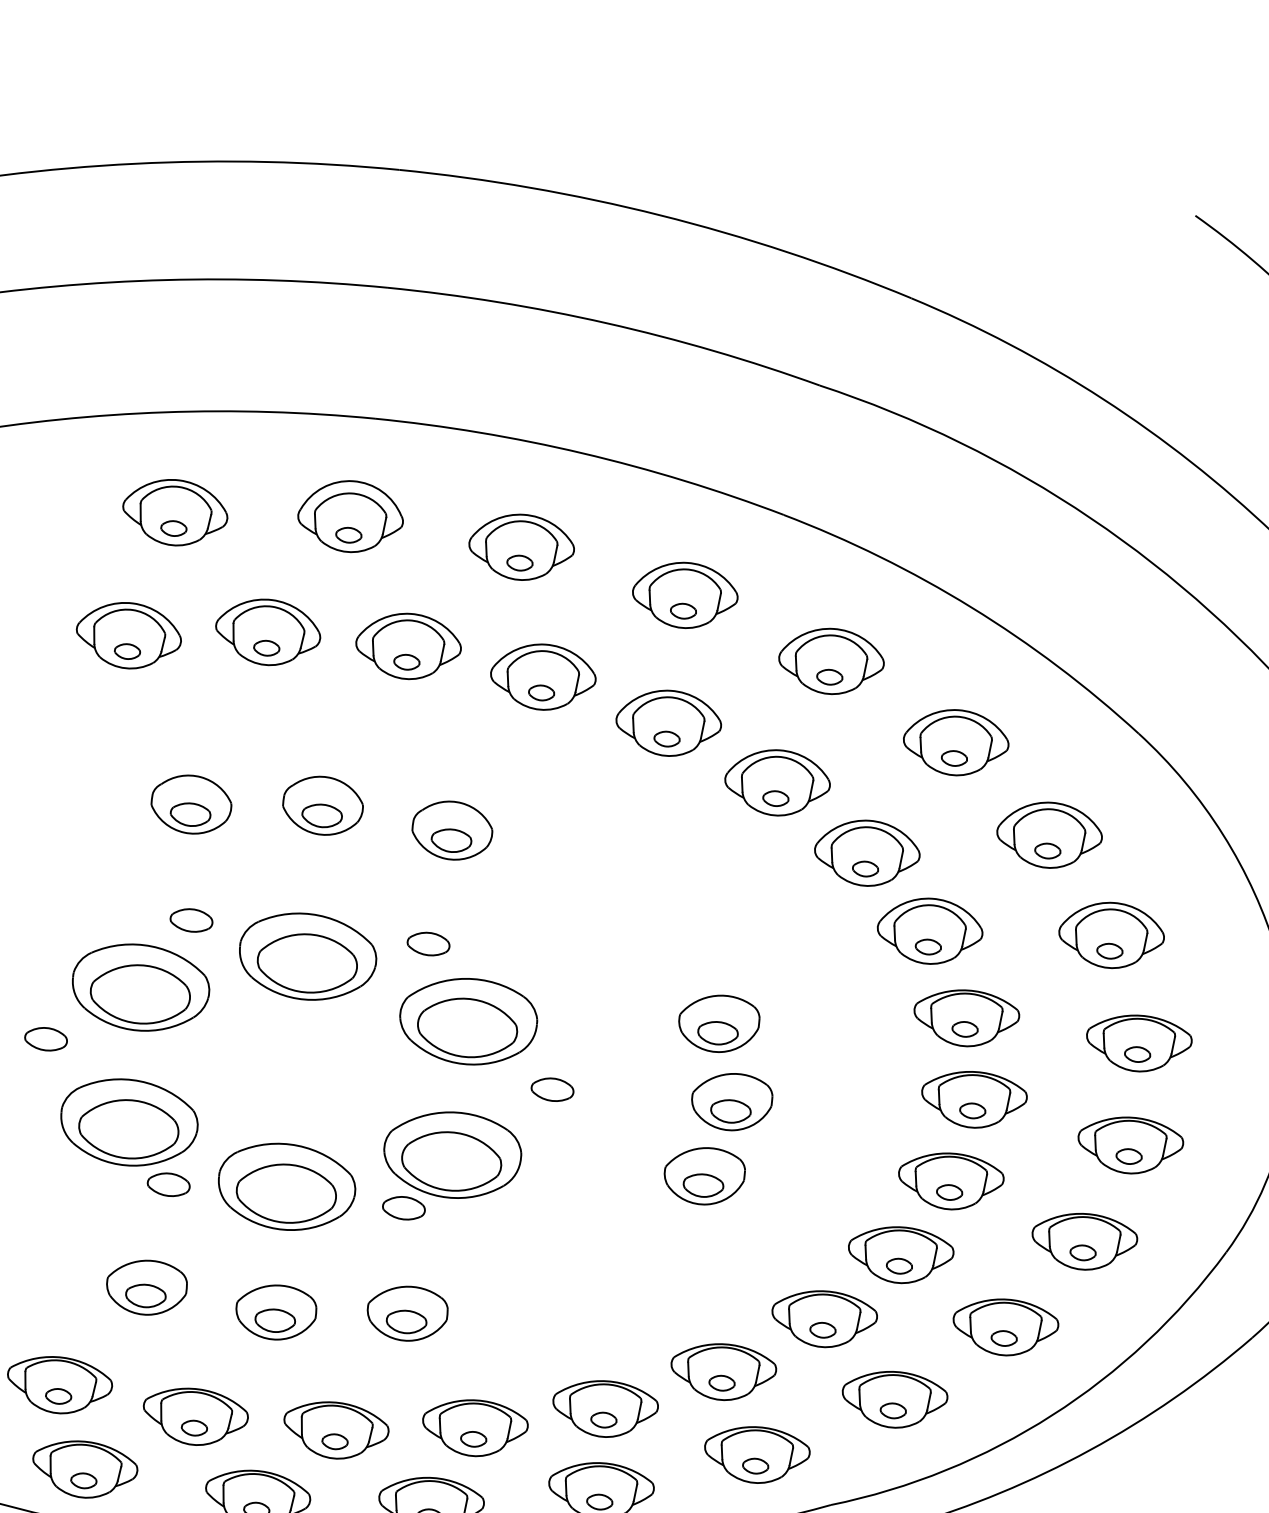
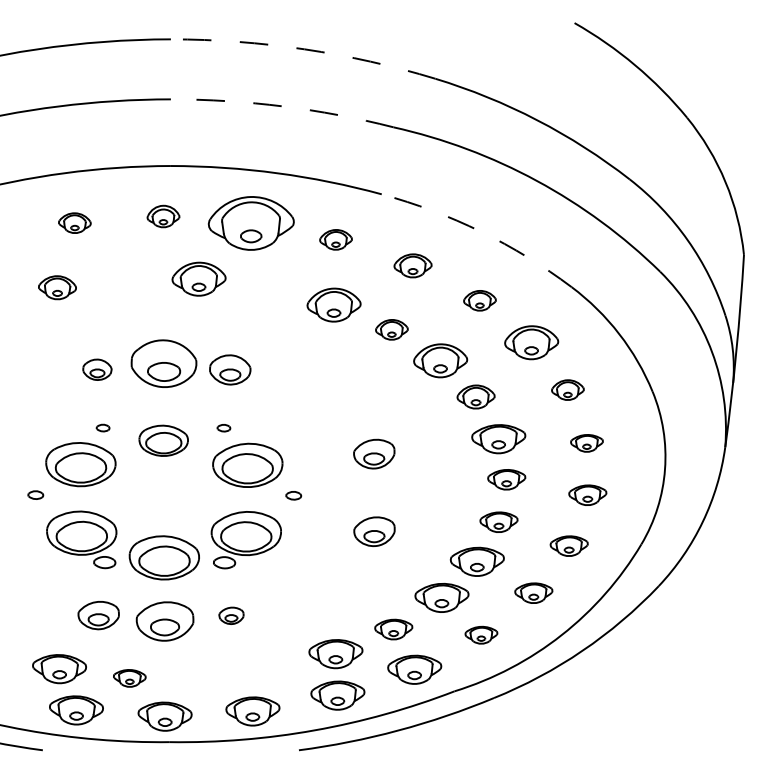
arc: (659, 215) -> (304, 49), solid -> dashed
arc: (607, 323) -> (283, 106), solid -> dashed
part: (174, 511) -> (74, 222), size x0.6
part: (350, 516) -> (163, 216), size x0.6
part: (520, 546) -> (250, 223), size x1.6
part: (684, 594) -> (335, 239), size x0.6
arc: (972, 607) -> (481, 231), solid -> dashed
part: (268, 631) -> (127, 278), removed
part: (128, 635) -> (57, 287), size x0.7
part: (830, 660) -> (412, 265), size x0.7
part: (543, 676) -> (268, 287), removed
part: (955, 742) -> (479, 300), size x0.6
part: (776, 782) -> (391, 329), size x0.6
part: (191, 804) -> (97, 369), size x0.7
part: (322, 805) -> (163, 363), size x1.6
part: (190, 919) -> (102, 427), size x0.6
part: (928, 929) -> (475, 396), size x0.7
part: (1110, 933) -> (567, 389), size x0.6
part: (428, 942) -> (223, 427), size x0.6
part: (307, 956) -> (163, 440), size x0.7
part: (45, 1037) -> (35, 494), size x0.7
part: (1137, 1043) -> (586, 443), size x0.6
part: (552, 1089) -> (293, 495), size x0.7
part: (973, 1098) -> (506, 479), size x0.7
part: (731, 1101) -> (384, 492), removed
part: (1129, 1145) -> (587, 495), size x0.7
part: (949, 1181) -> (498, 522), size x0.7
part: (1082, 1242) -> (568, 546), size x0.7
part: (276, 1312) -> (165, 621), size x1.4
part: (407, 1313) -> (231, 615), size x0.6
part: (1004, 1328) -> (533, 593), size x0.7
part: (722, 1371) -> (393, 629), size x0.7
part: (894, 1400) -> (481, 635), size x0.6
part: (195, 1417) -> (129, 678), size x0.6
part: (473, 1428) -> (270, 670), removed
part: (334, 1430) -> (200, 678), removed

